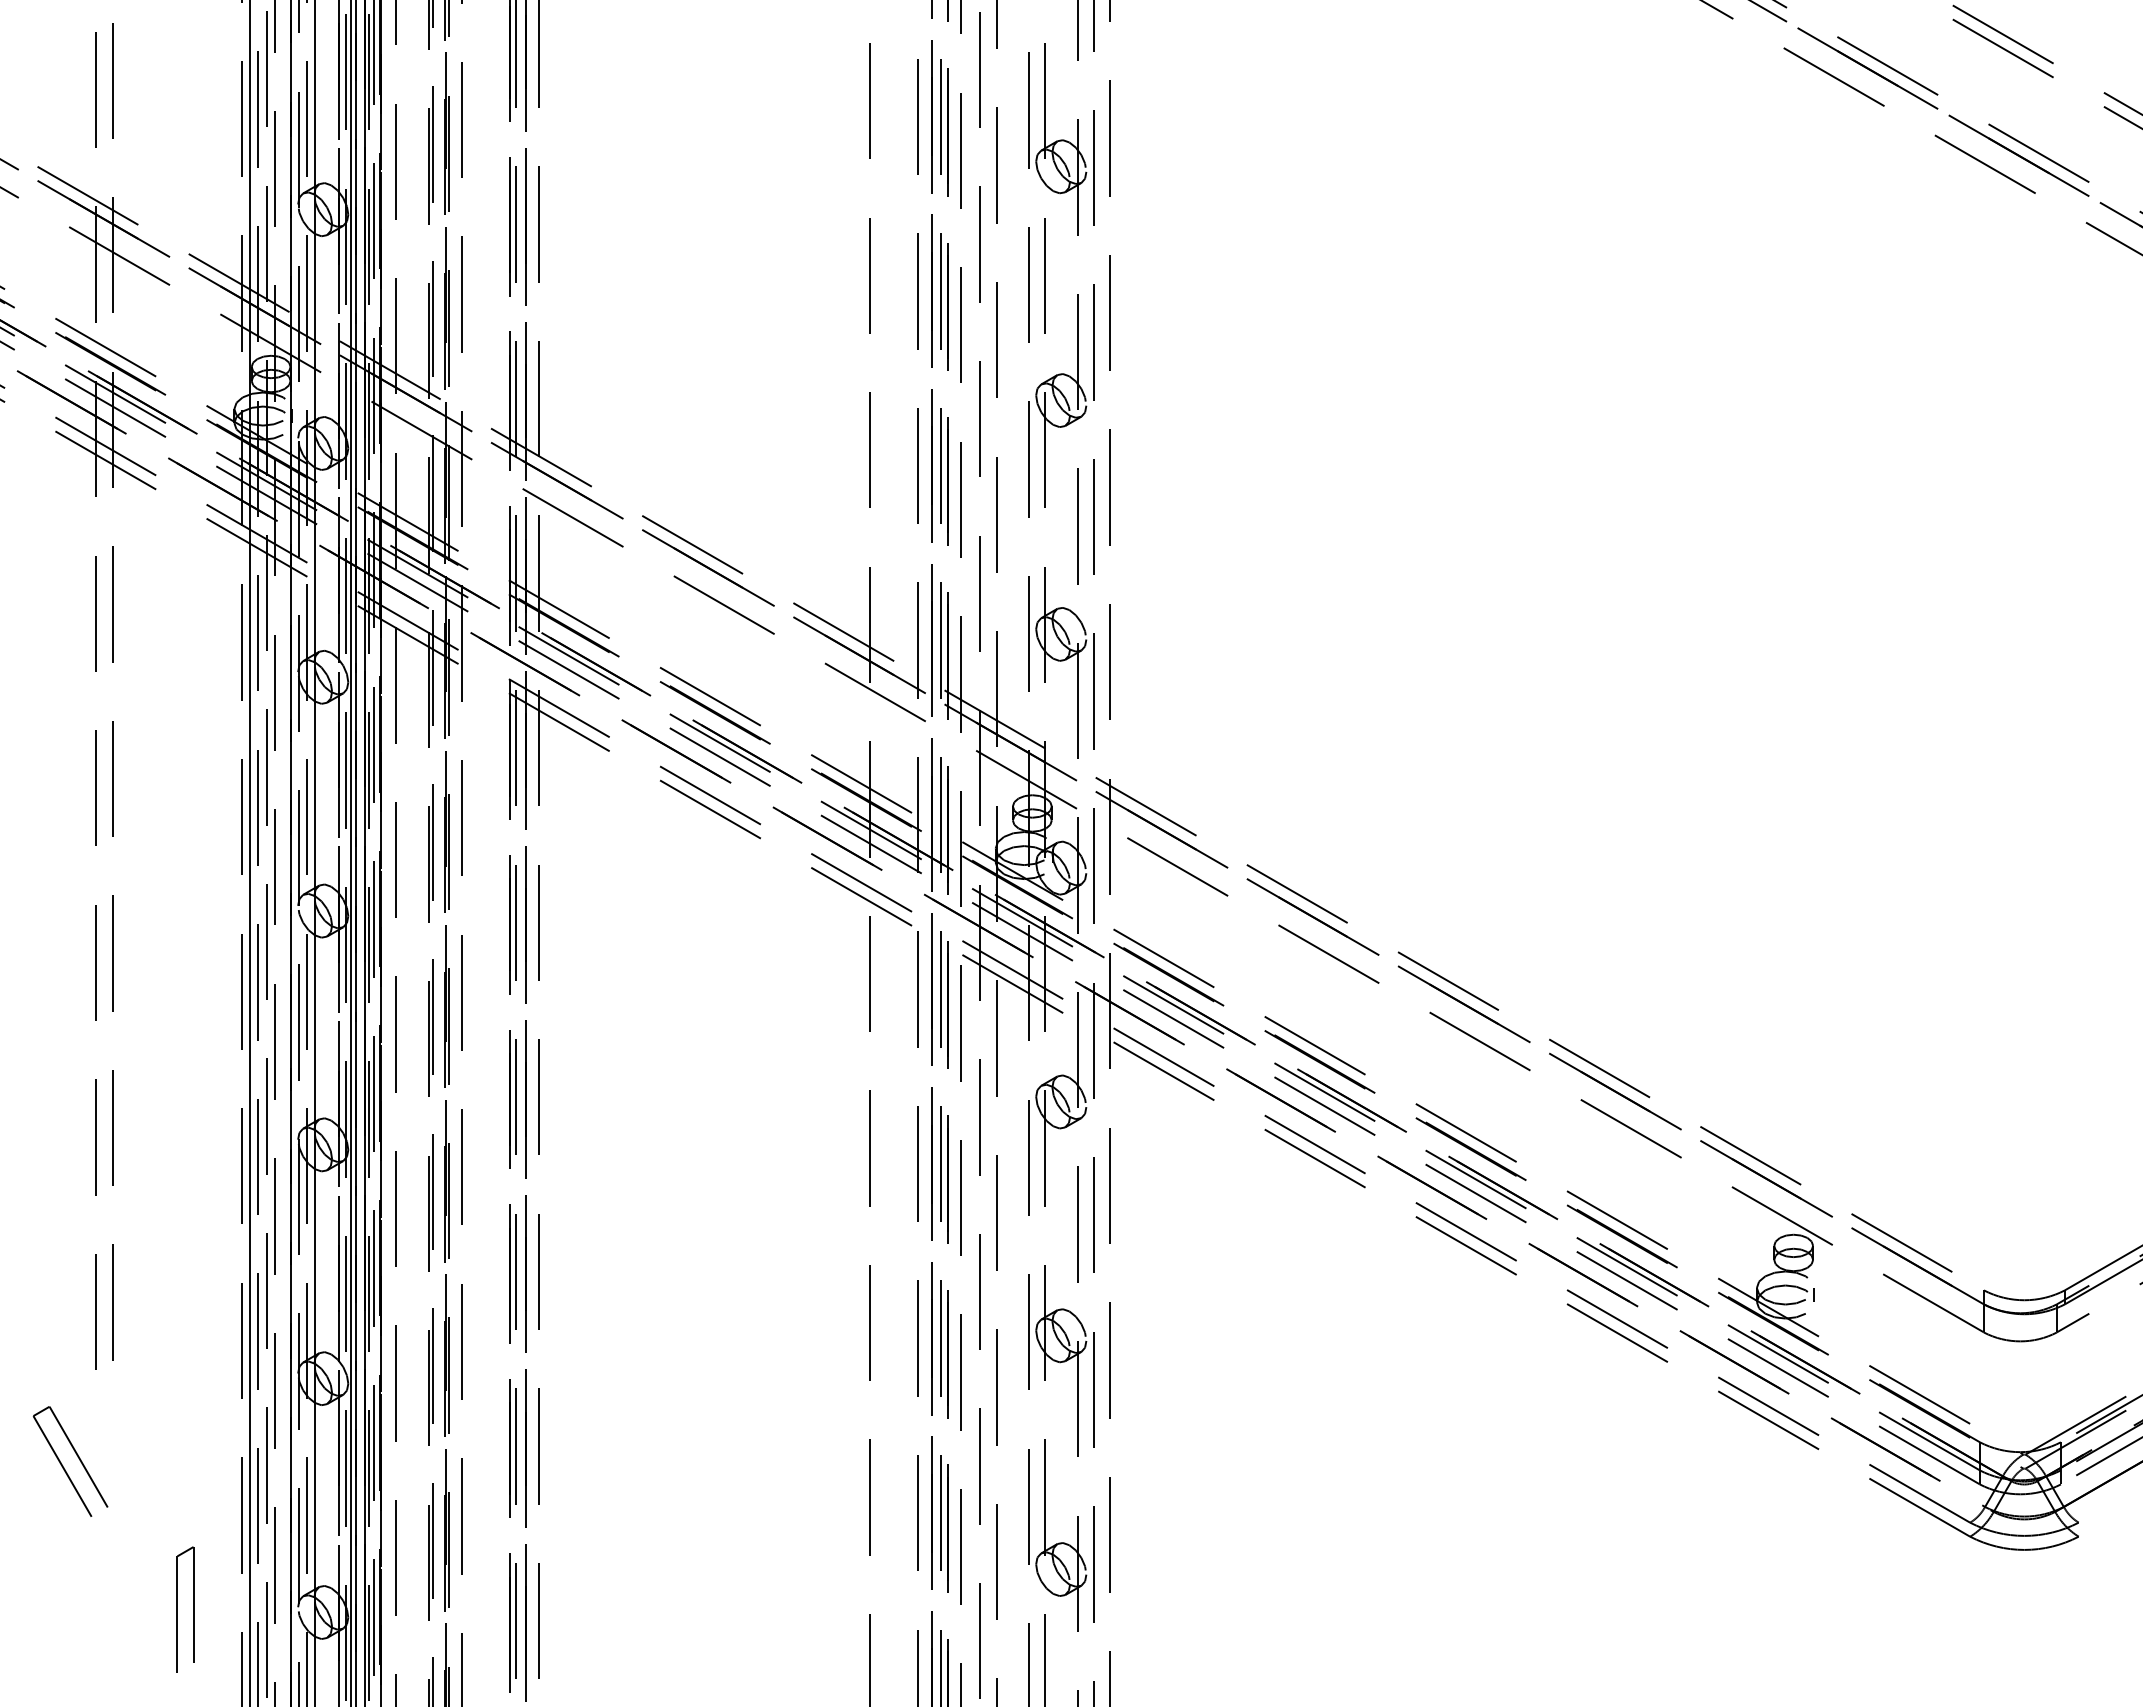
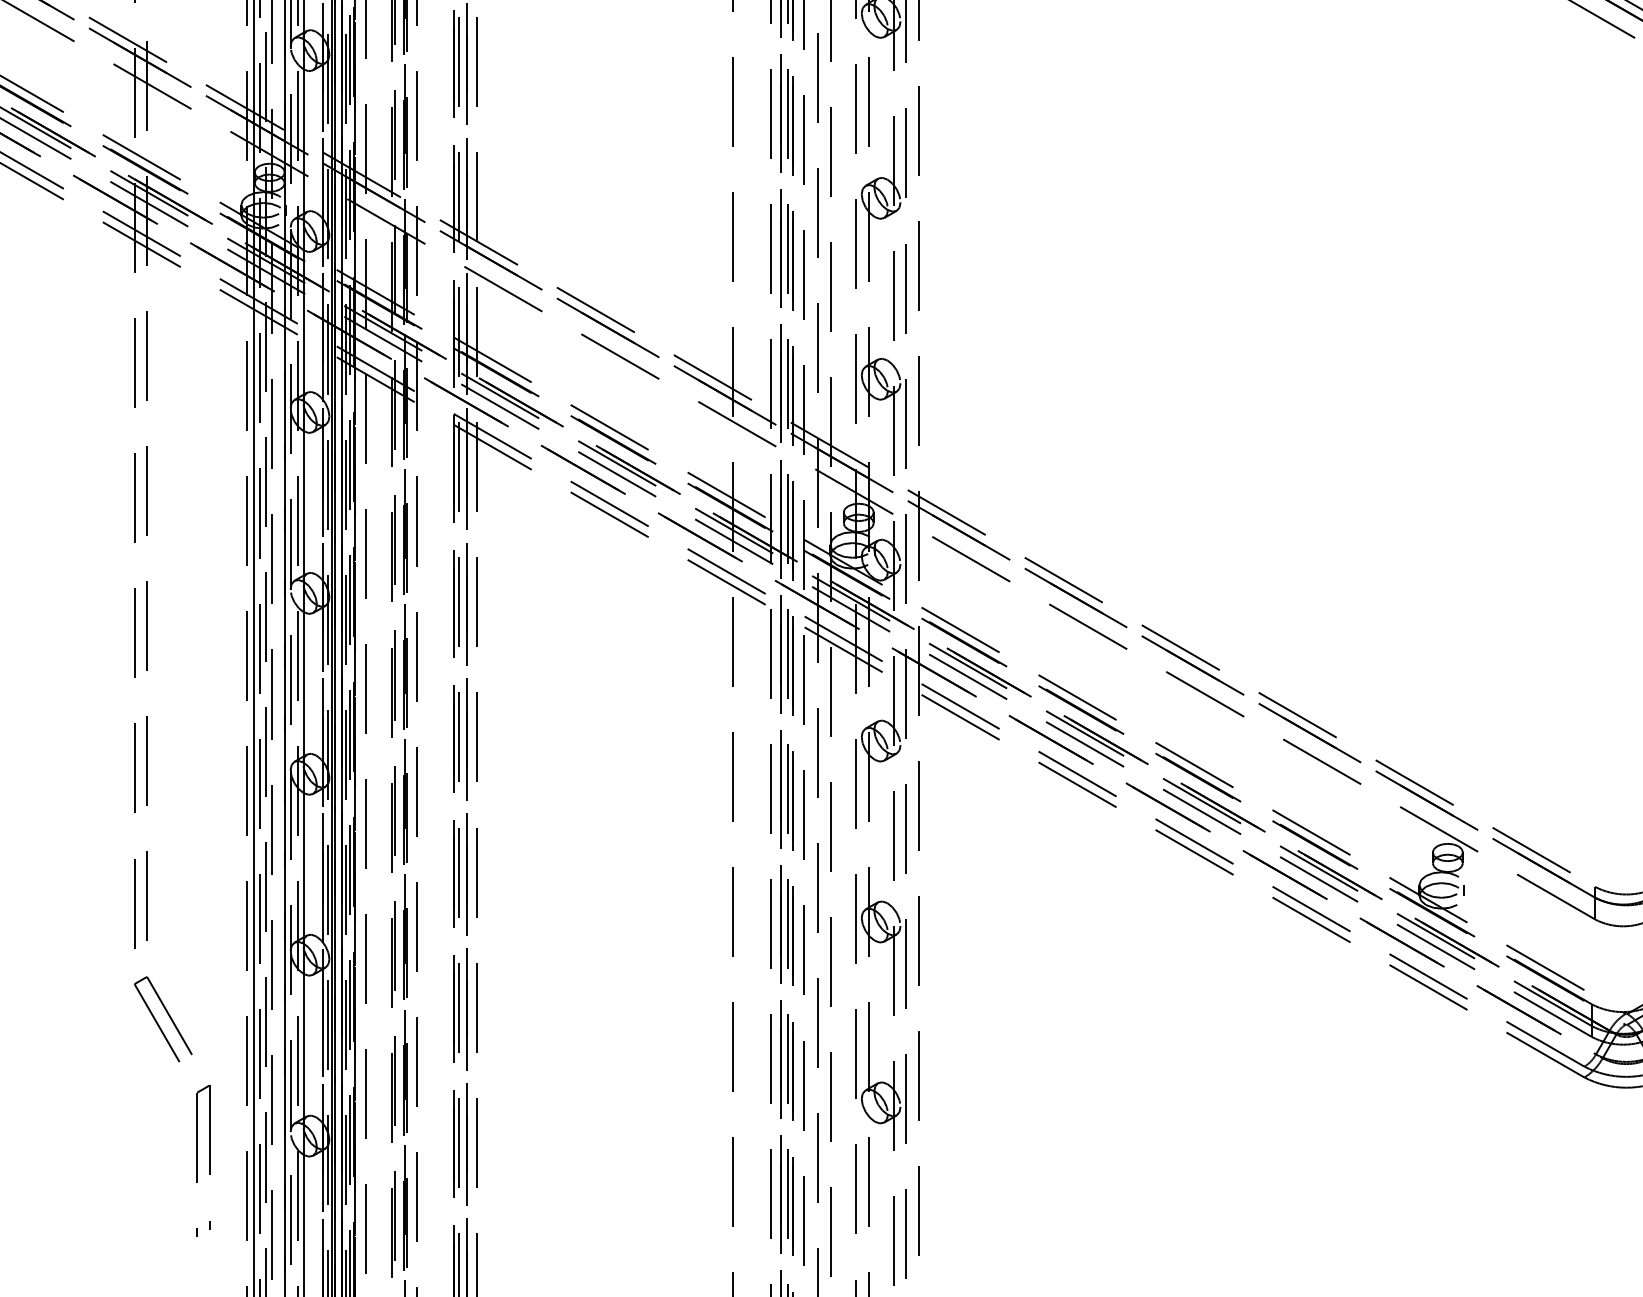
part: (77, 1457) -> (168, 1016), moved

